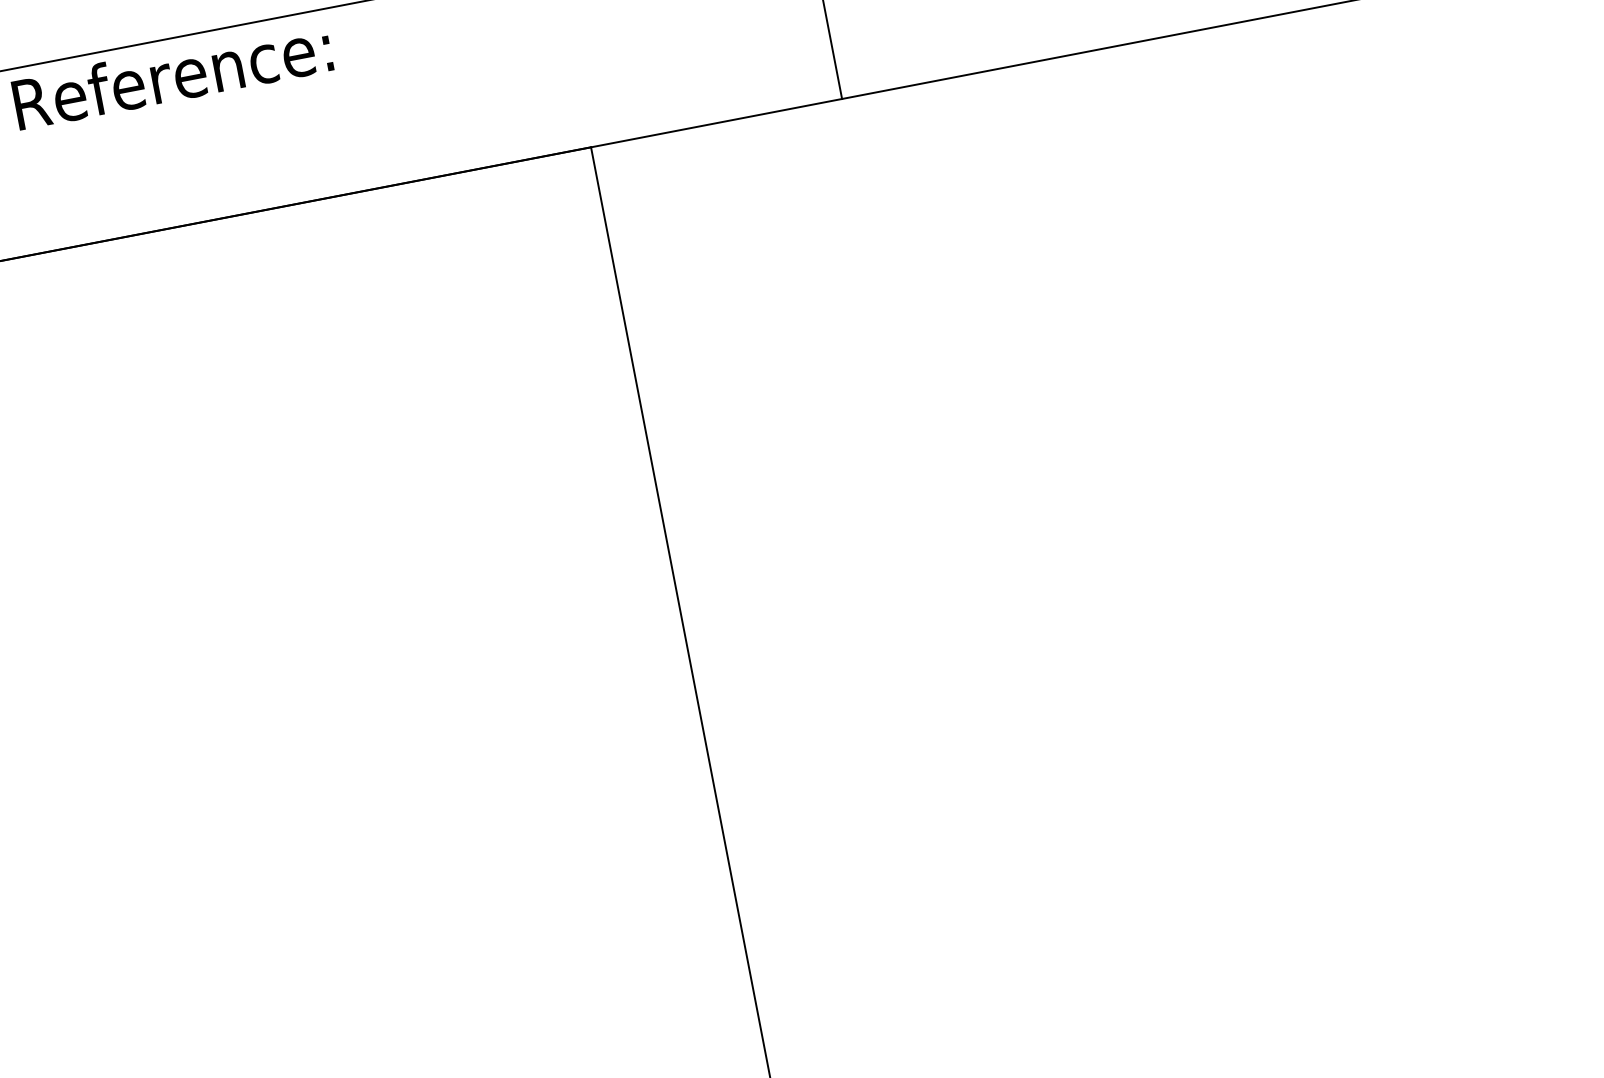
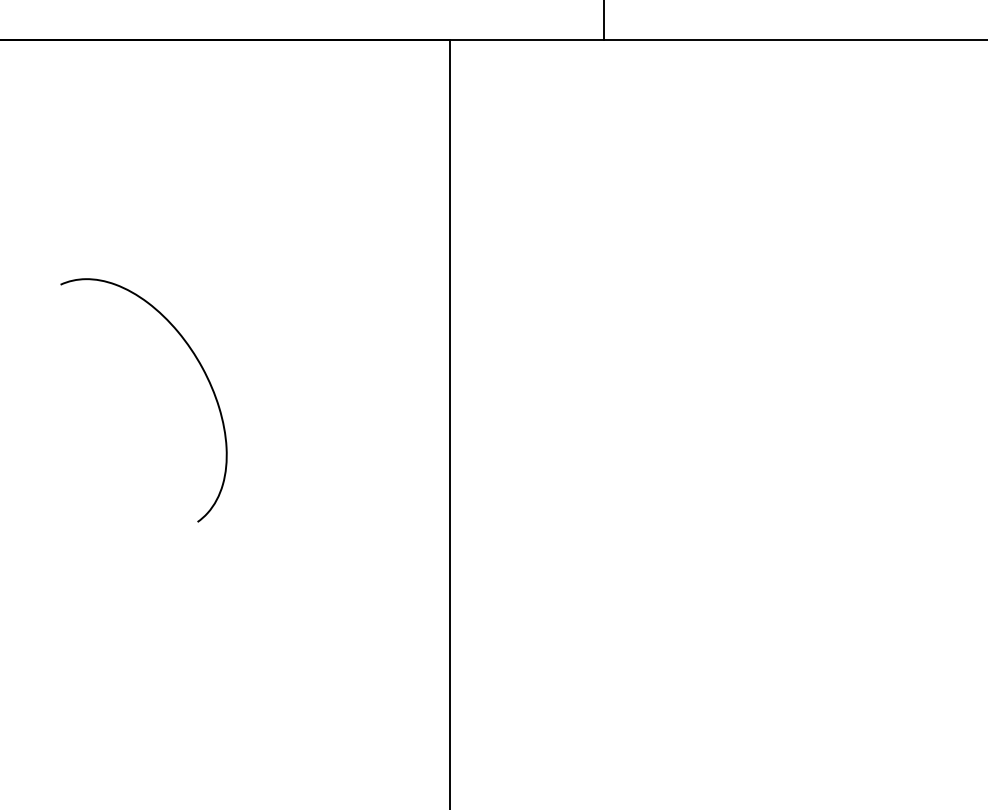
curve: (290, 765) -> (202, 370), added

